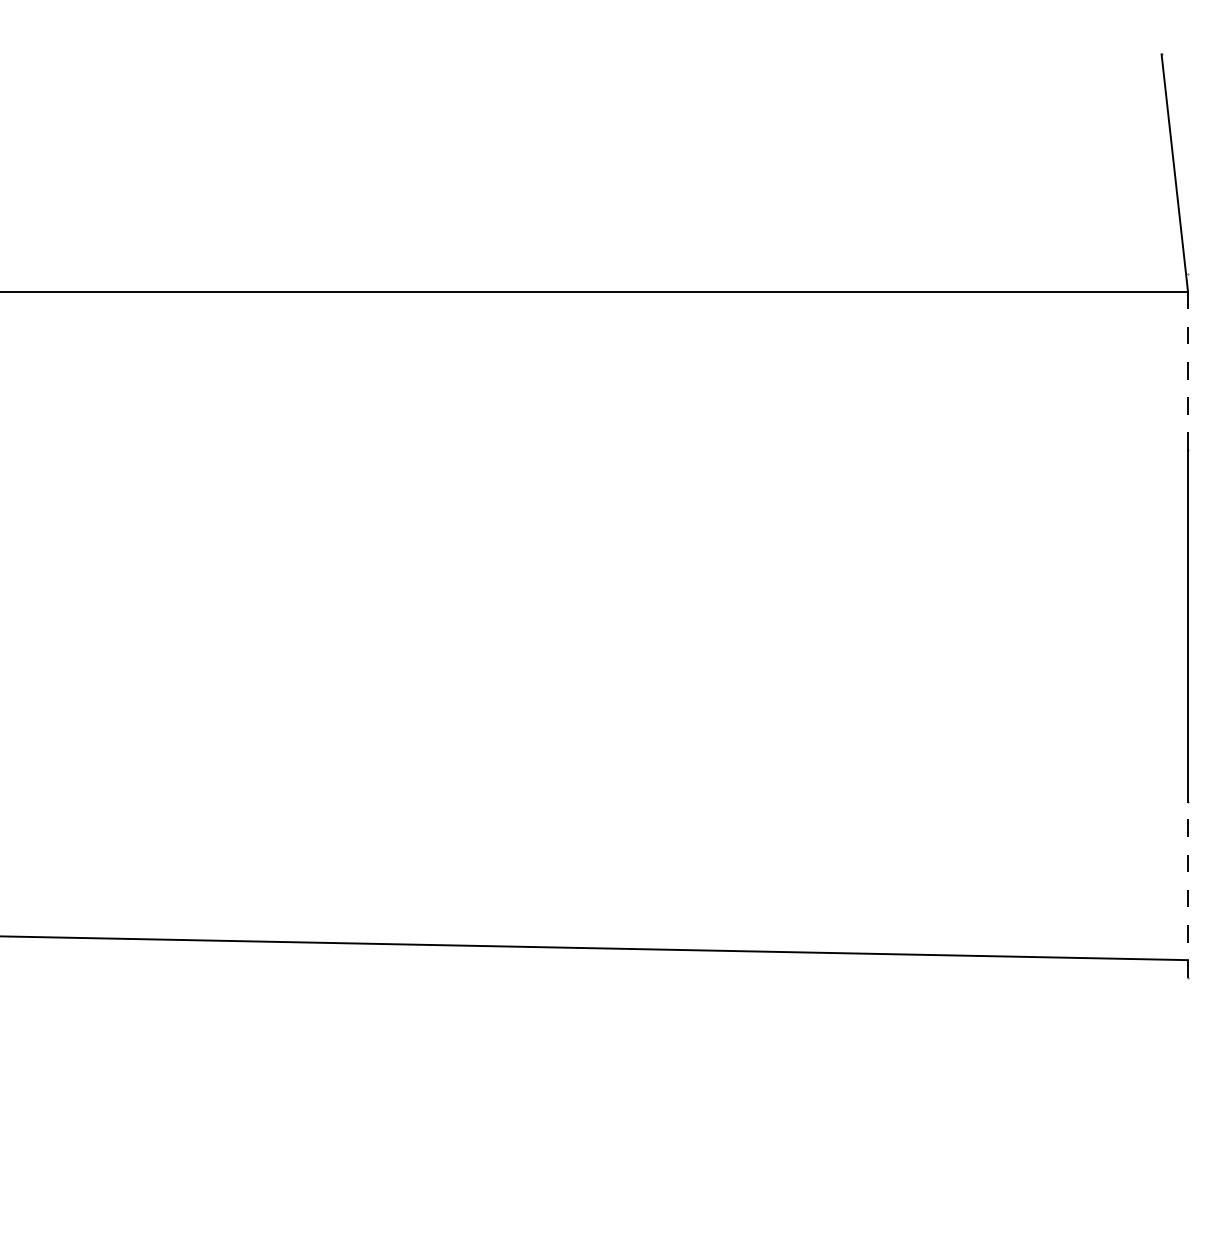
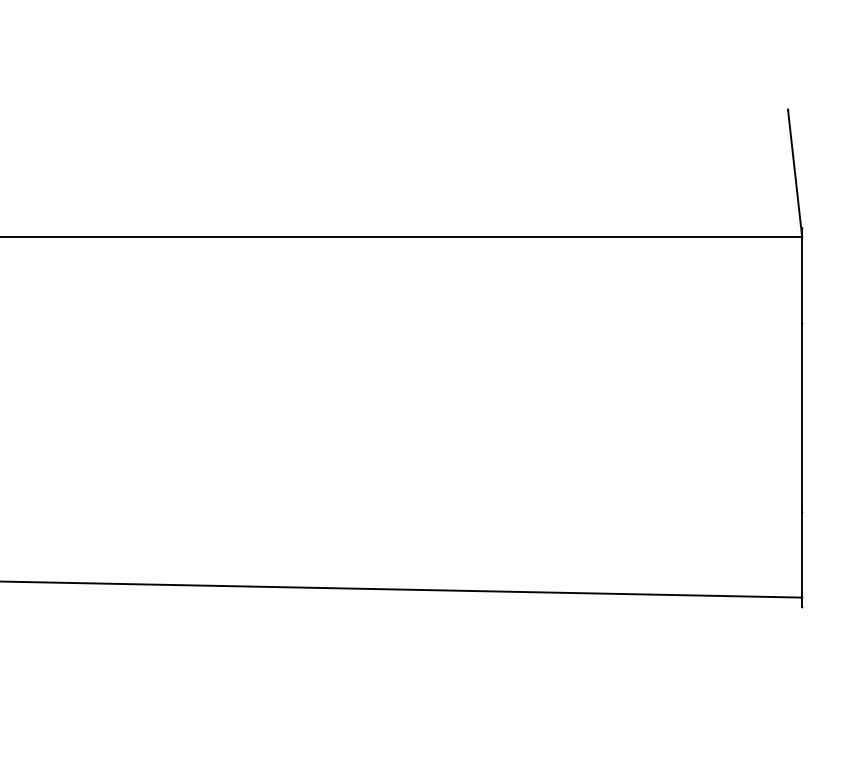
line: (1188, 360) -> (802, 274), dashed -> solid
line: (1188, 889) -> (802, 559), dashed -> solid

